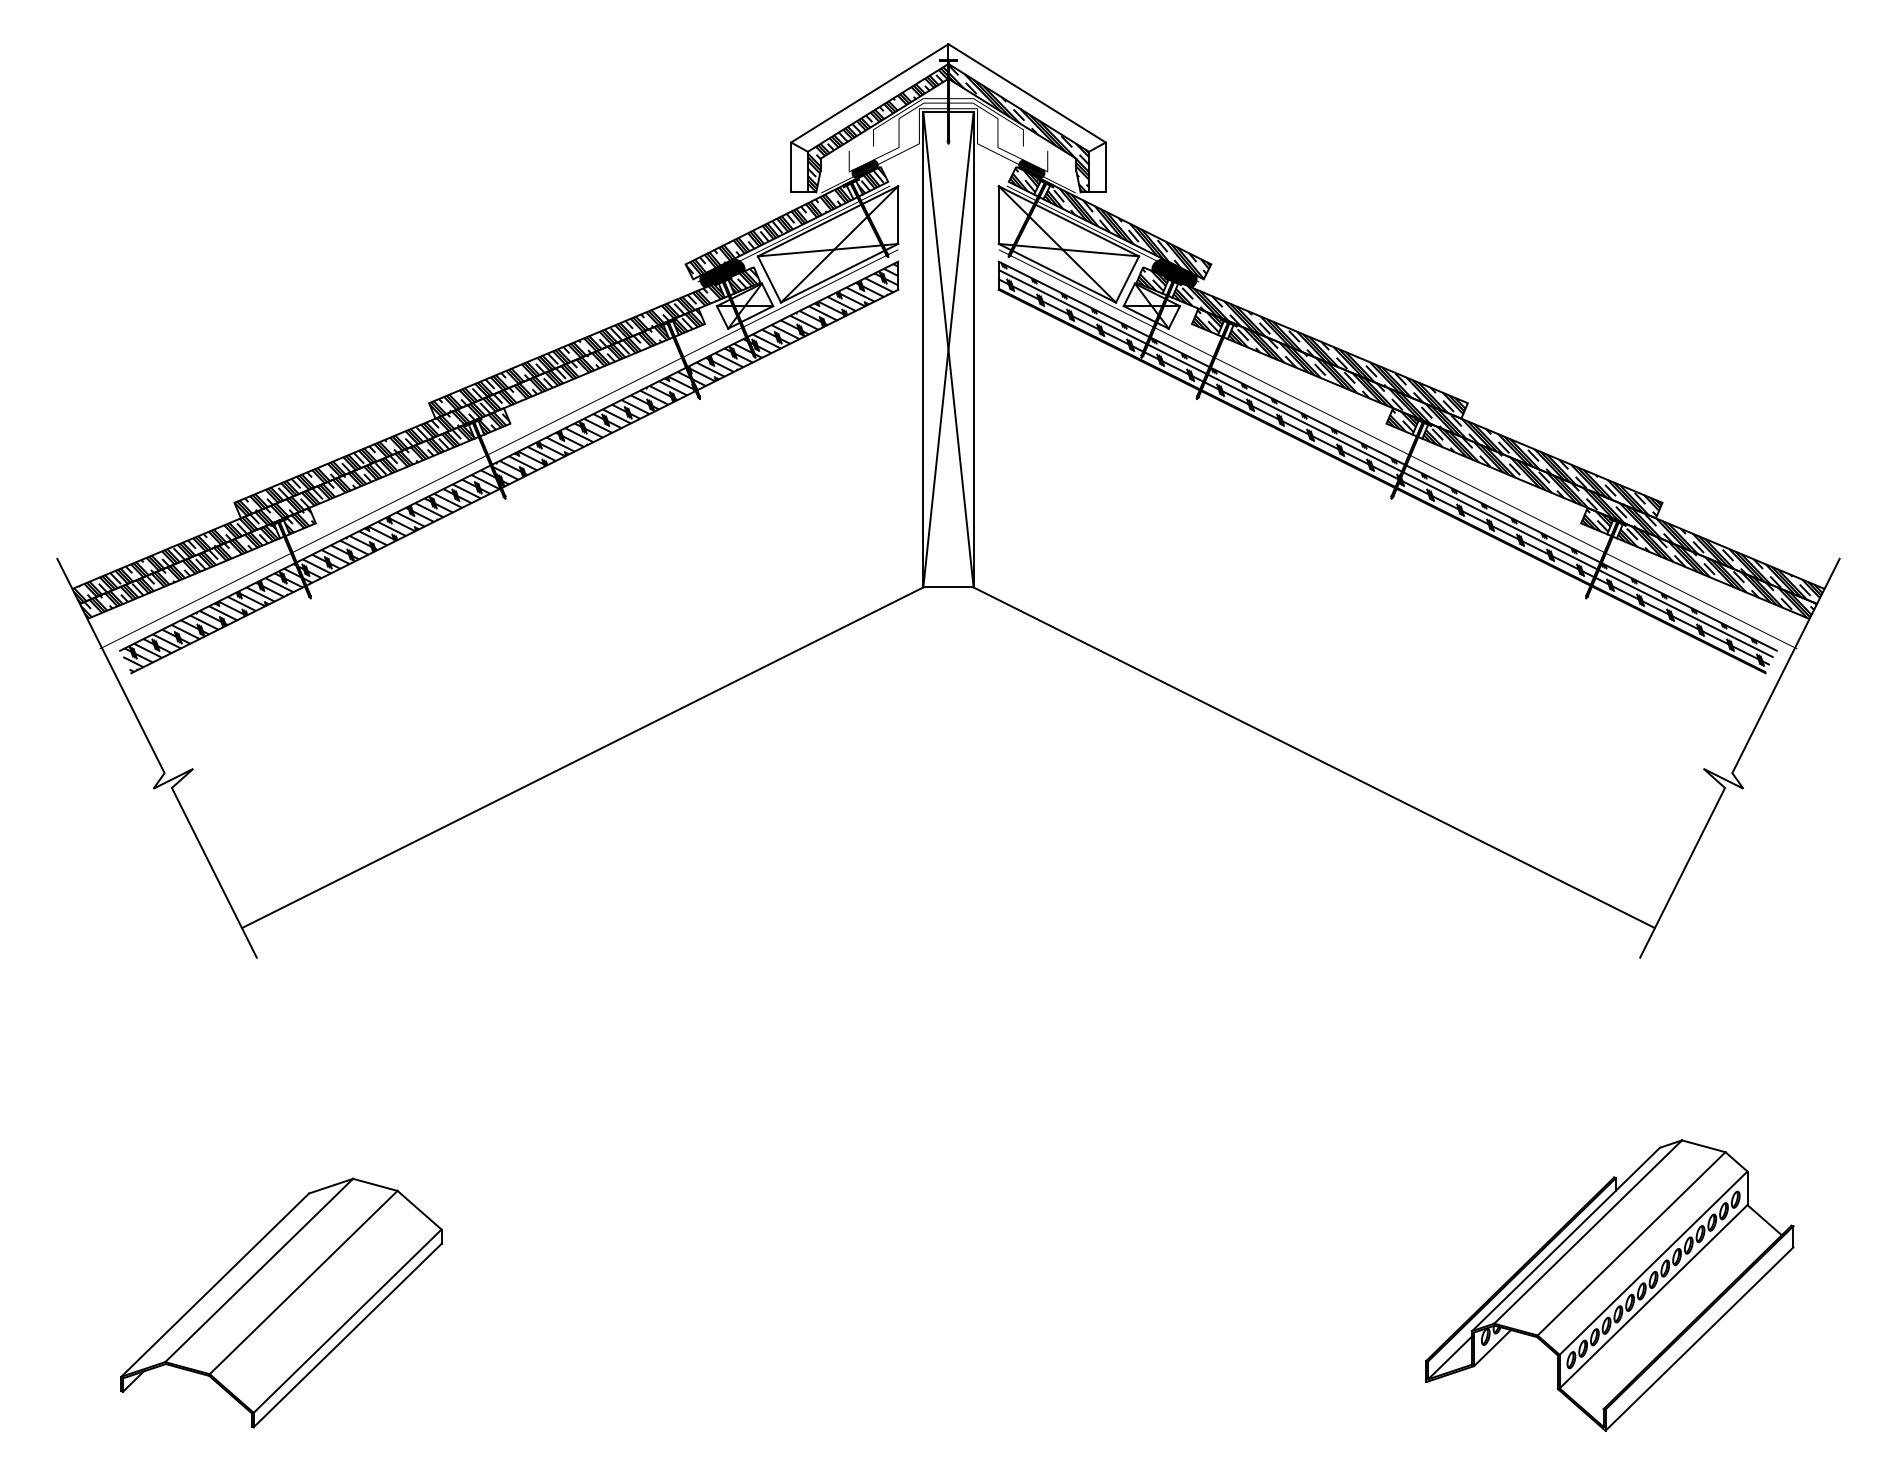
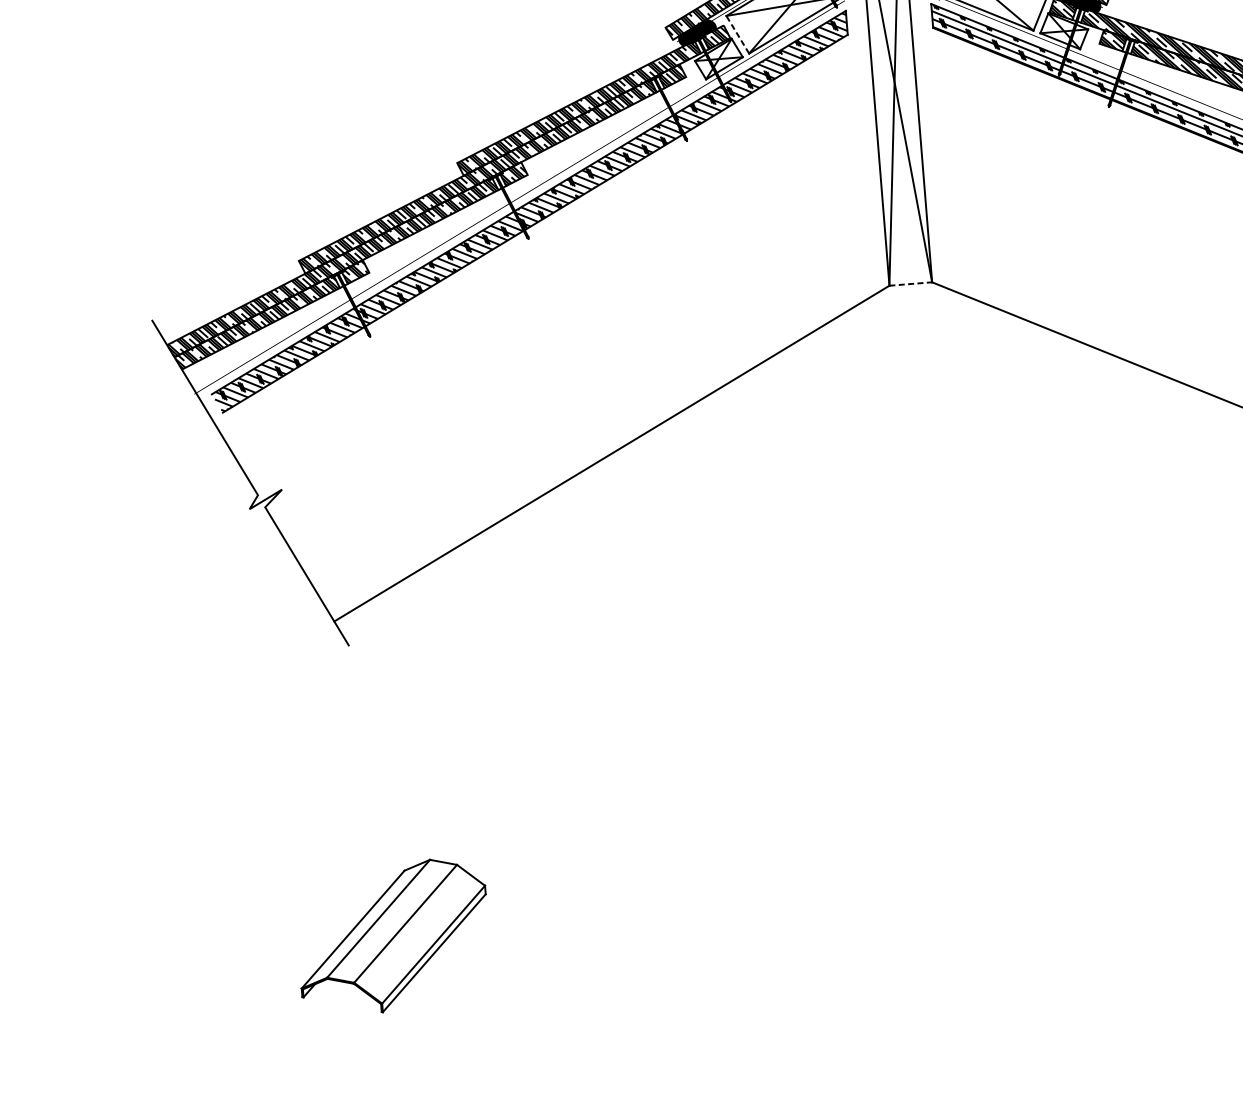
line: (769, 279) -> (737, 34), solid -> dashed
line: (948, 587) -> (910, 284), solid -> dashed
part: (281, 1302) -> (393, 936), size x0.7

